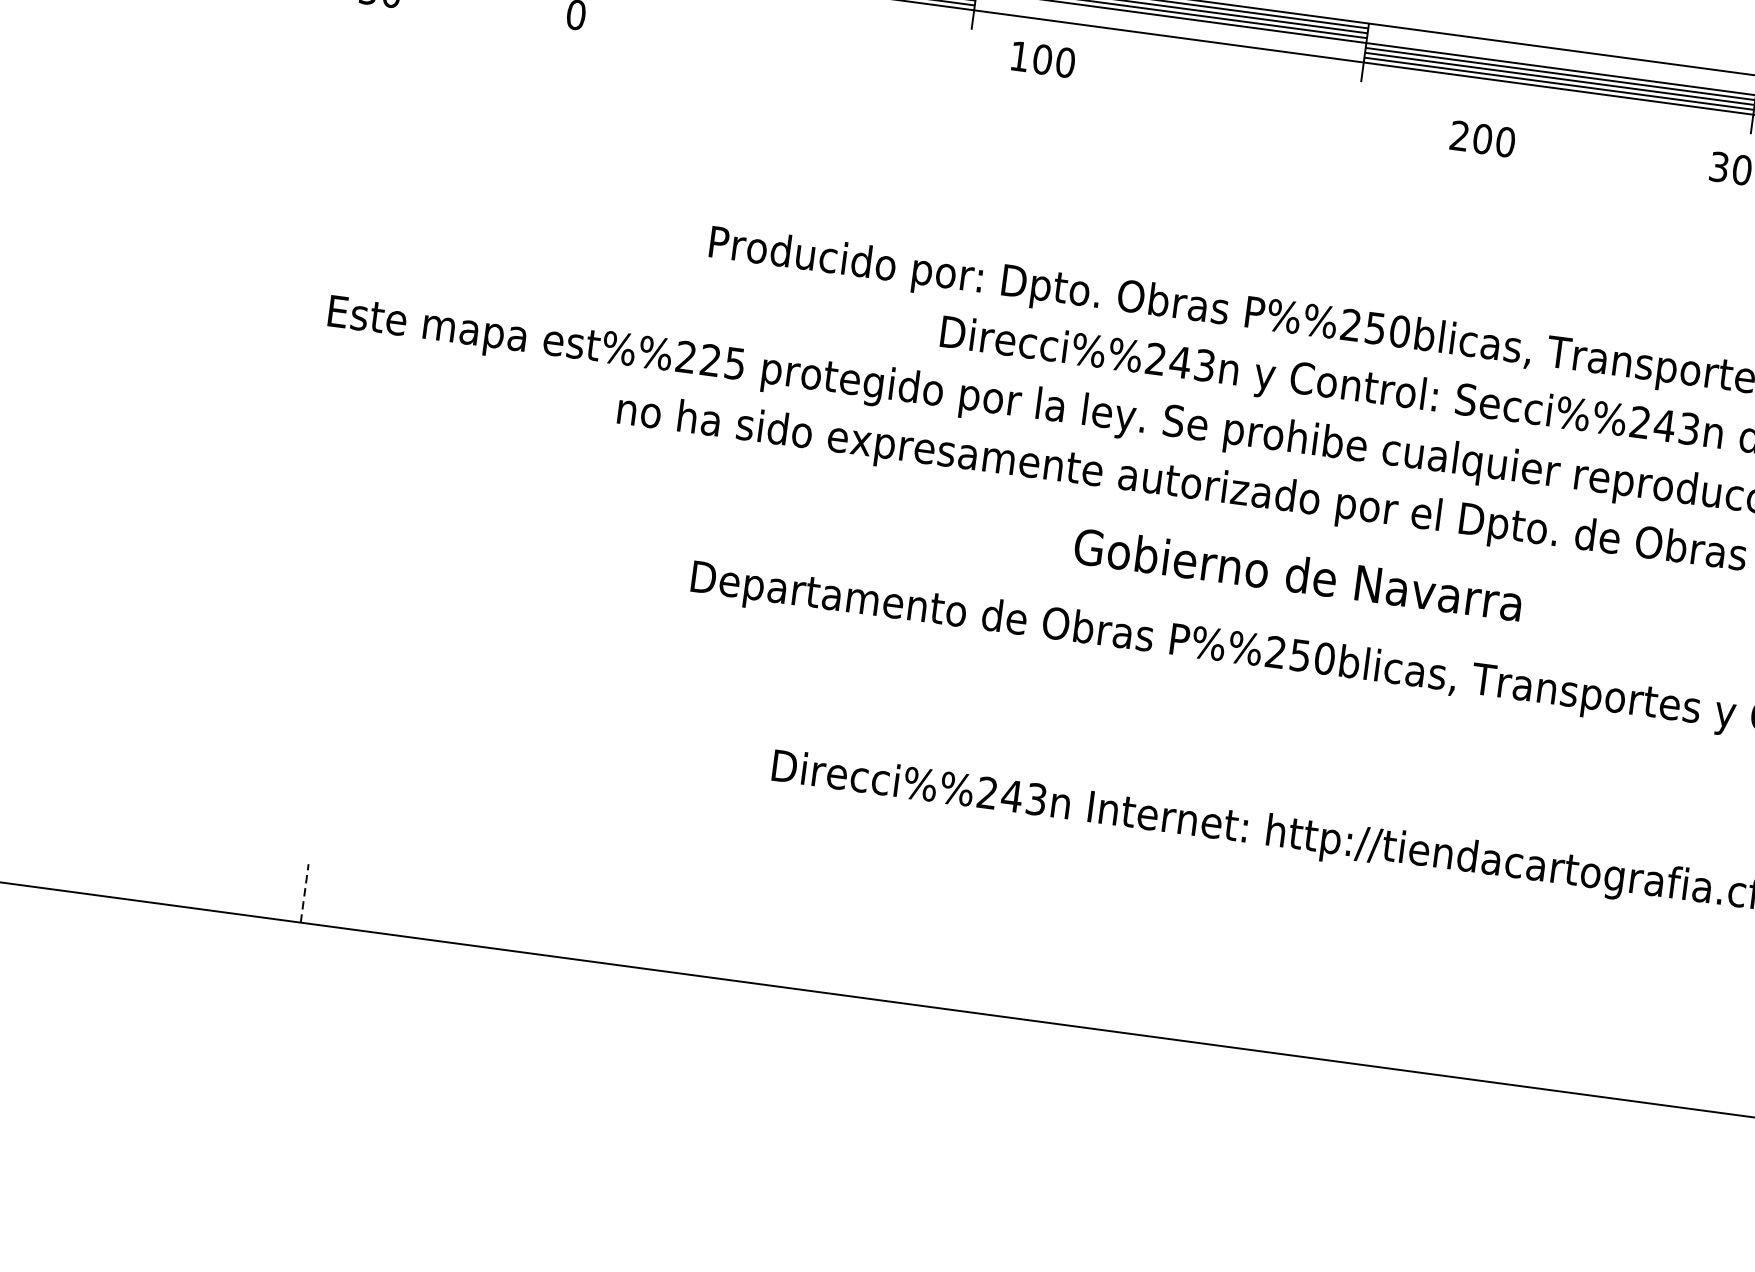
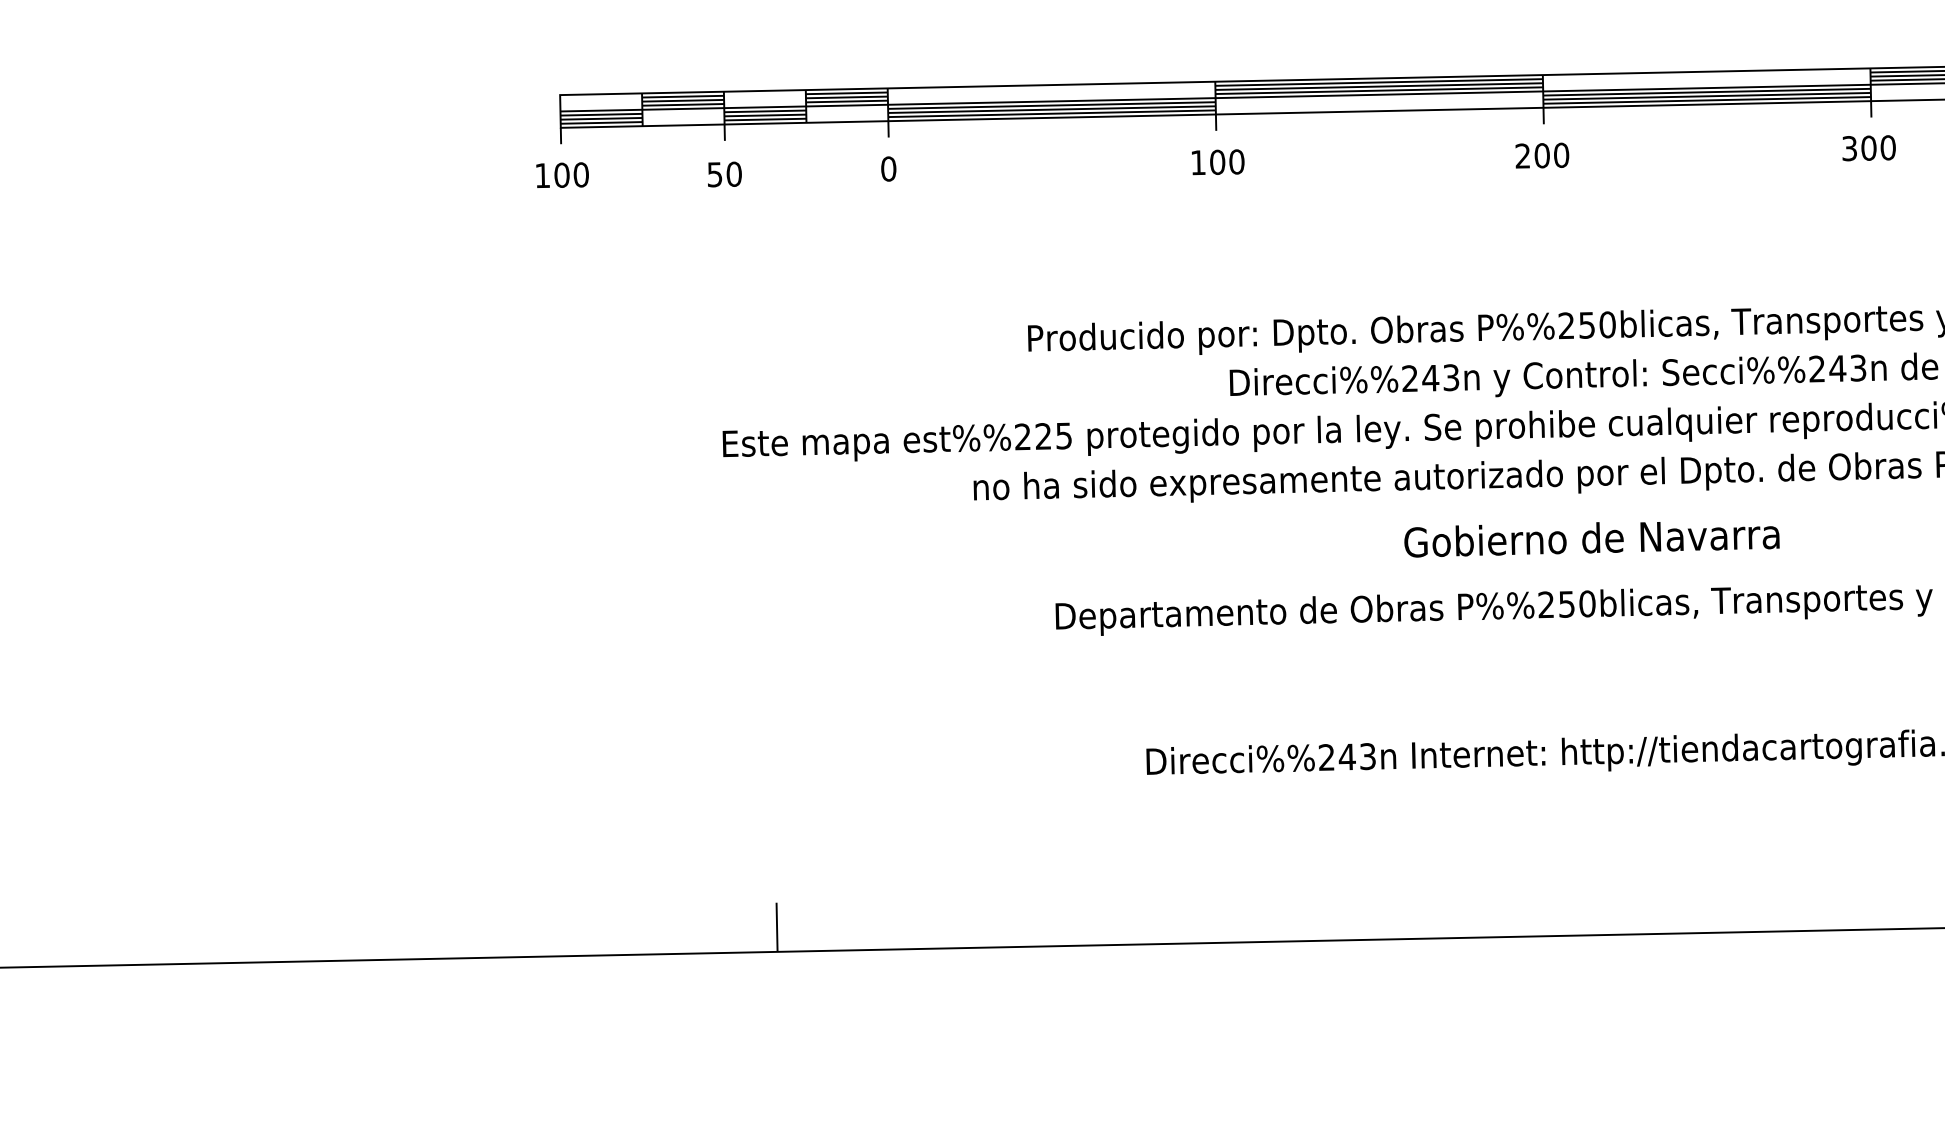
text: (1043, 59) -> (1218, 162), moved
text: (1483, 138) -> (1542, 155), moved
text: (1297, 576) -> (1591, 539), moved
line: (305, 893) -> (777, 927), dashed -> solid

